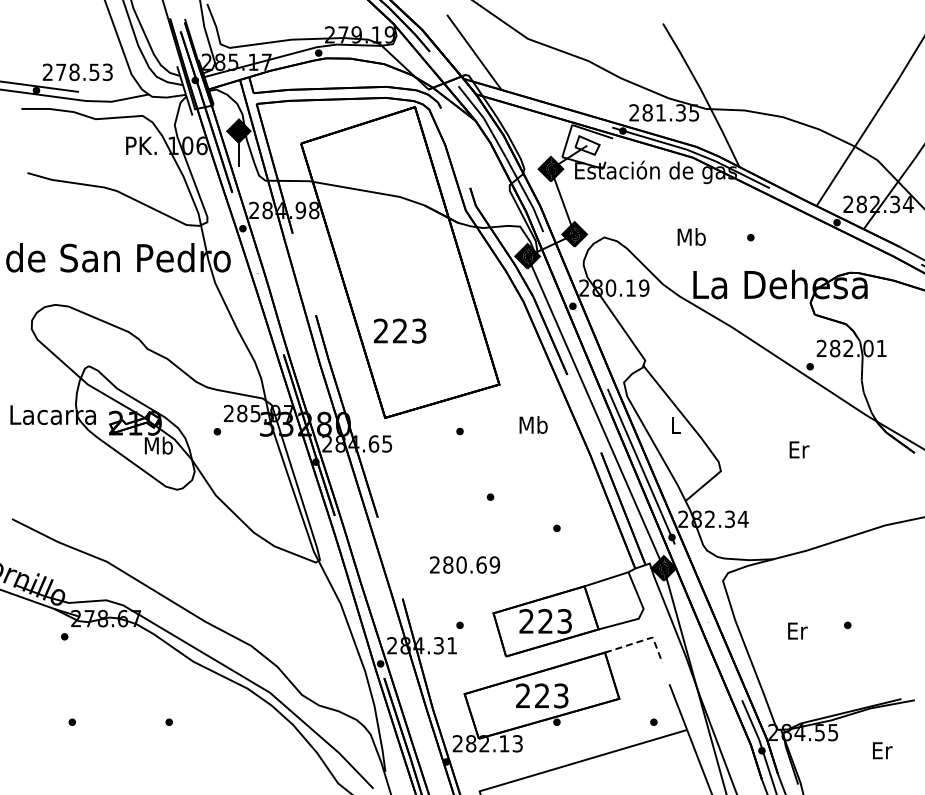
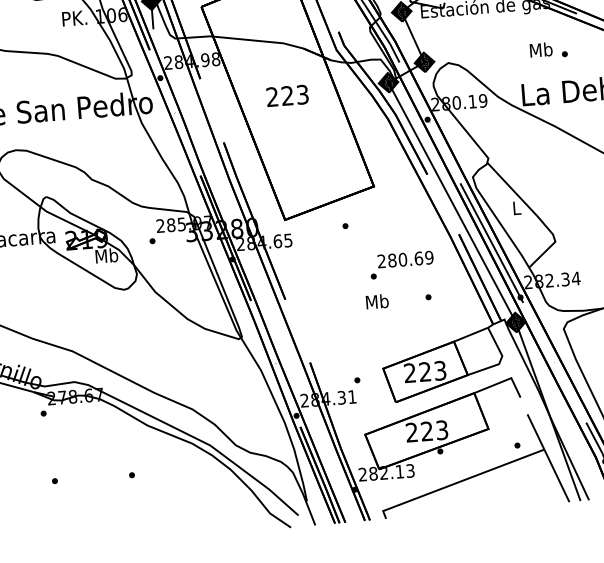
text: (691, 236) -> (541, 49), moved
text: (400, 330) -> (287, 95), moved
text: (533, 424) -> (377, 301), moved
text: (465, 564) -> (405, 259), moved
line: (642, 640) -> (503, 381), dashed -> solid

